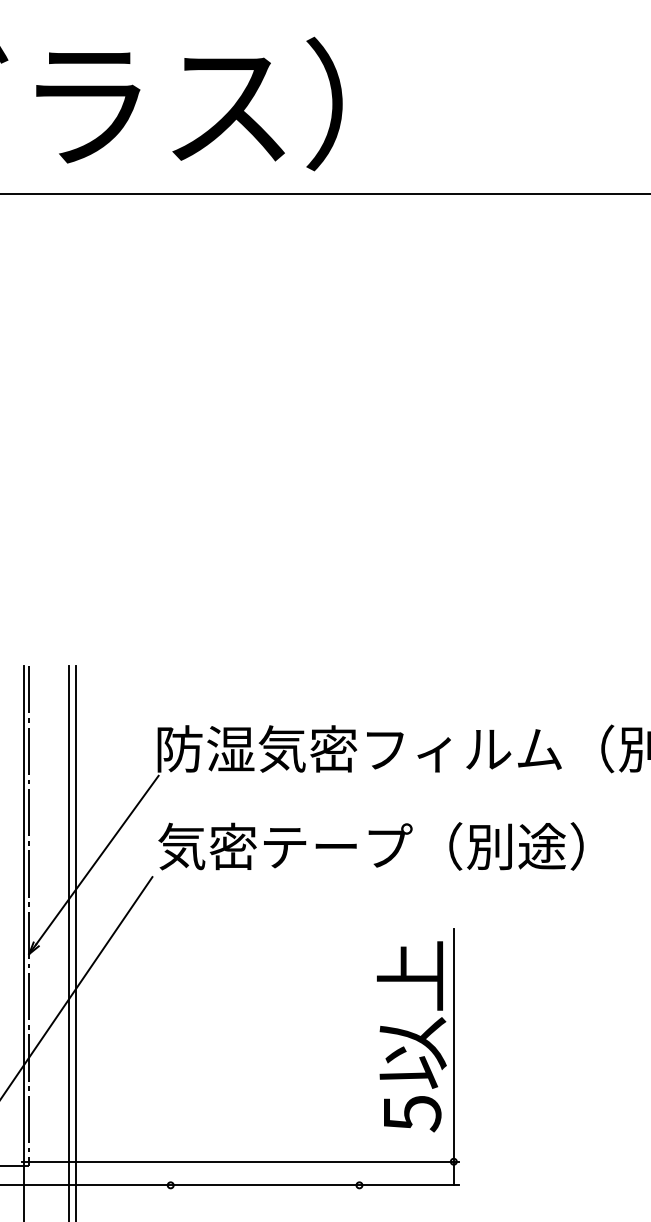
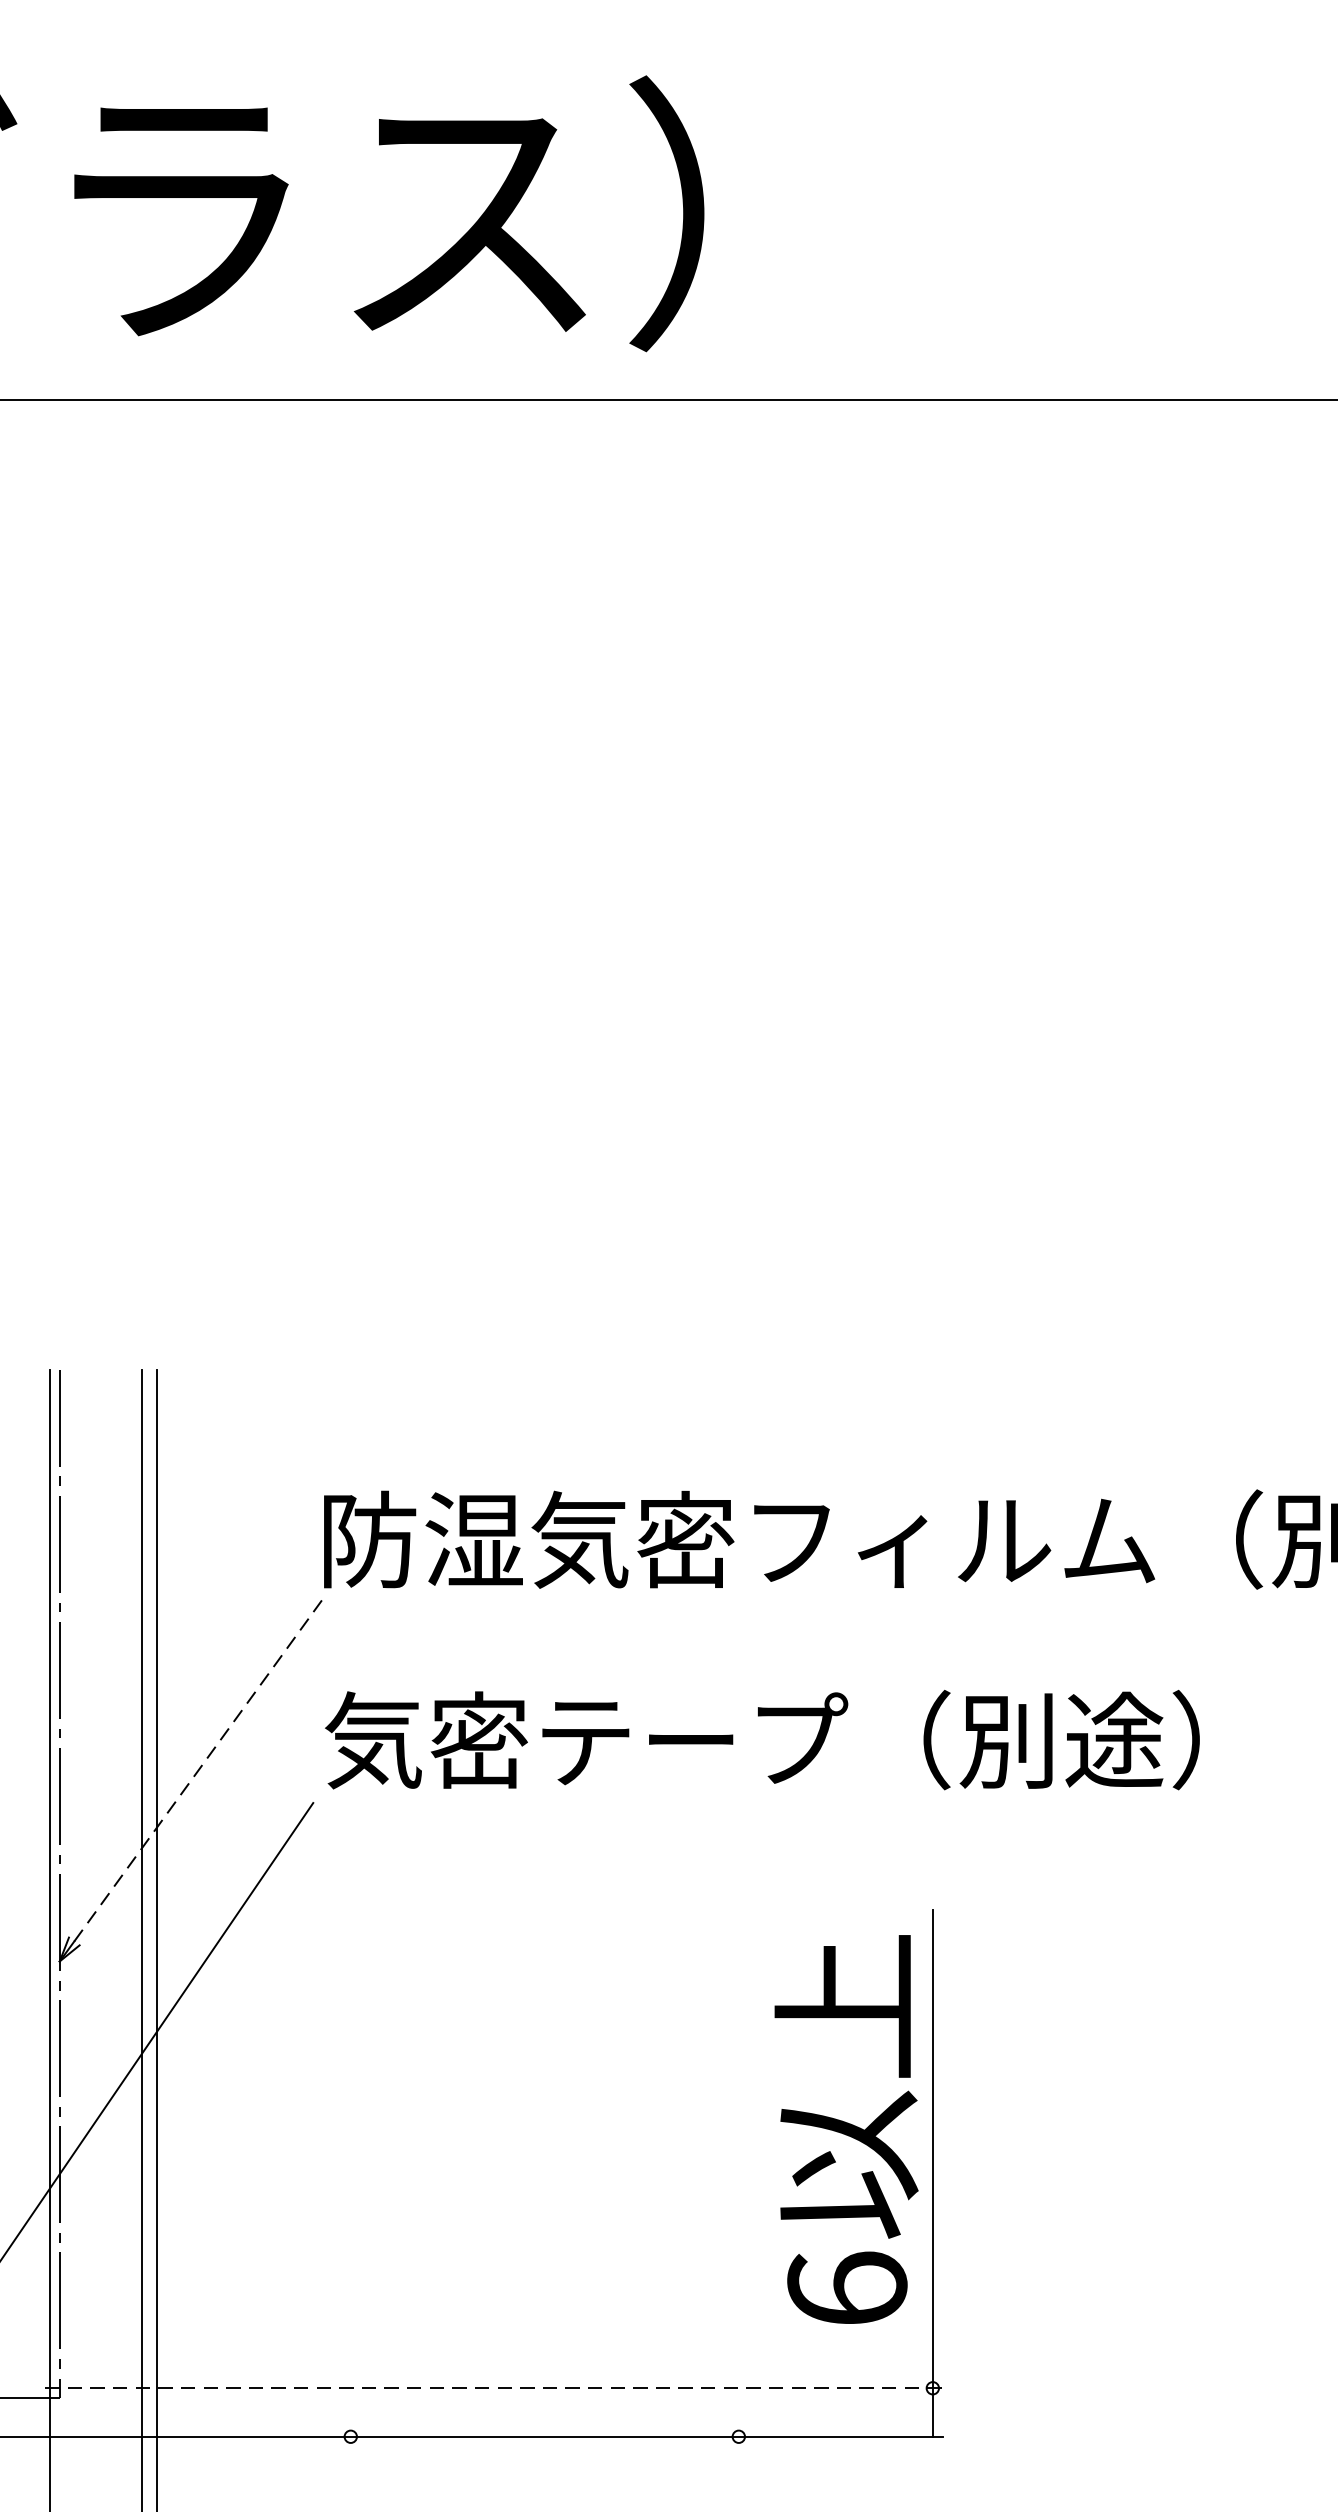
line: (97, 859) -> (200, 1766), solid -> dashed
text: (412, 1113) -> (847, 2289), 5 -> 6
line: (240, 1161) -> (494, 2387), solid -> dashed

